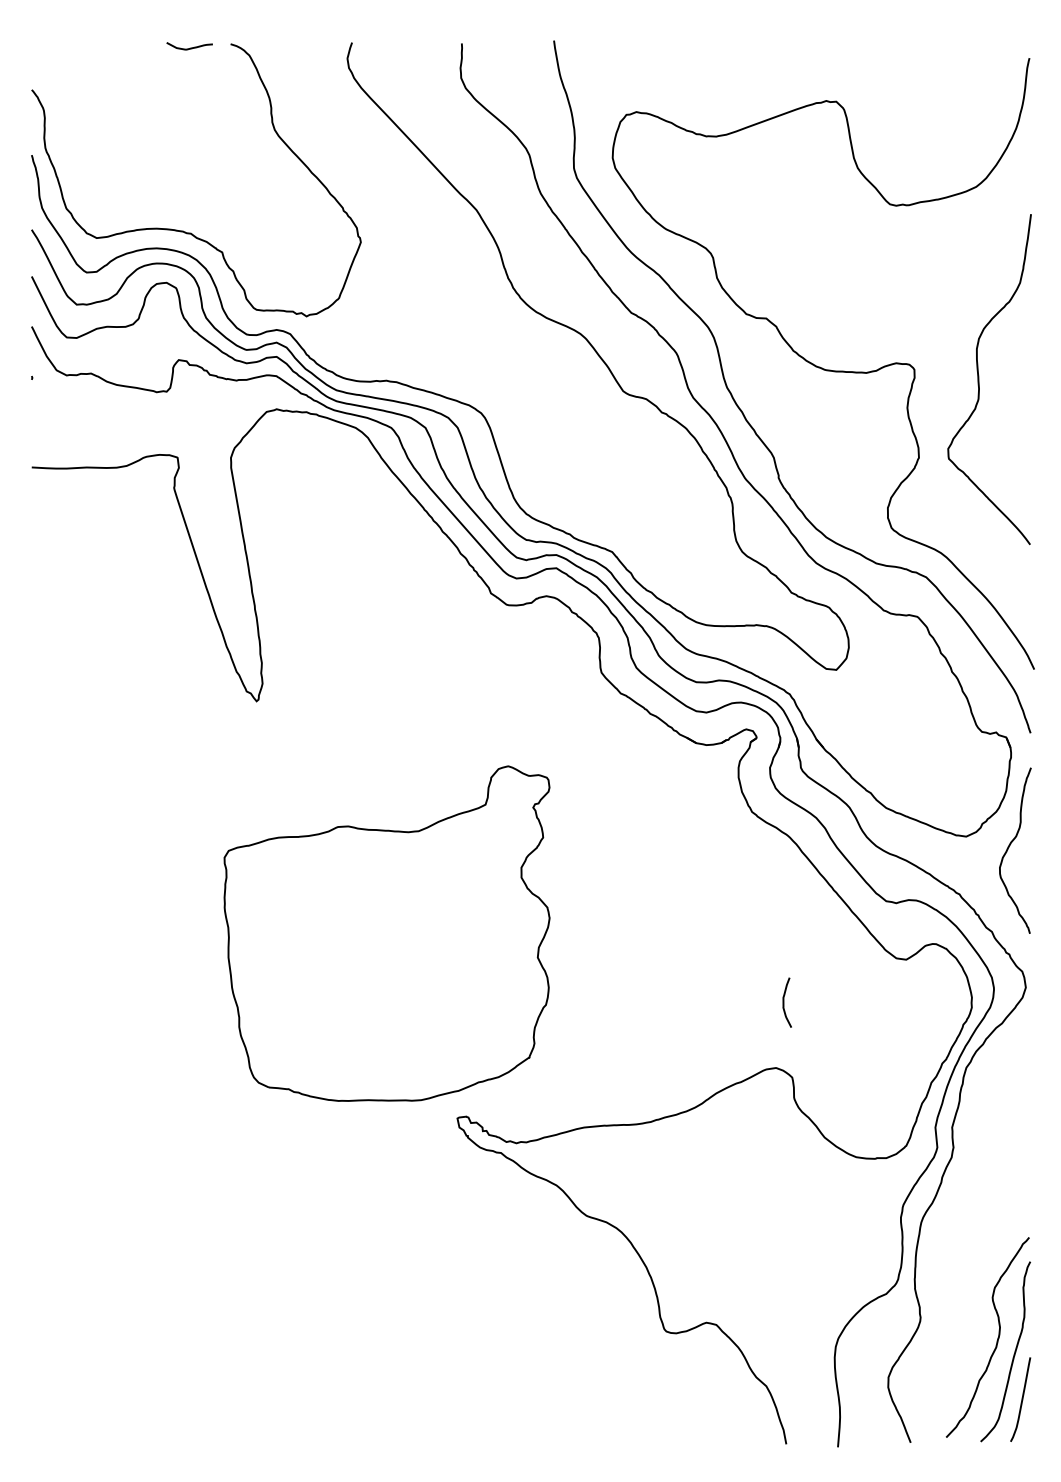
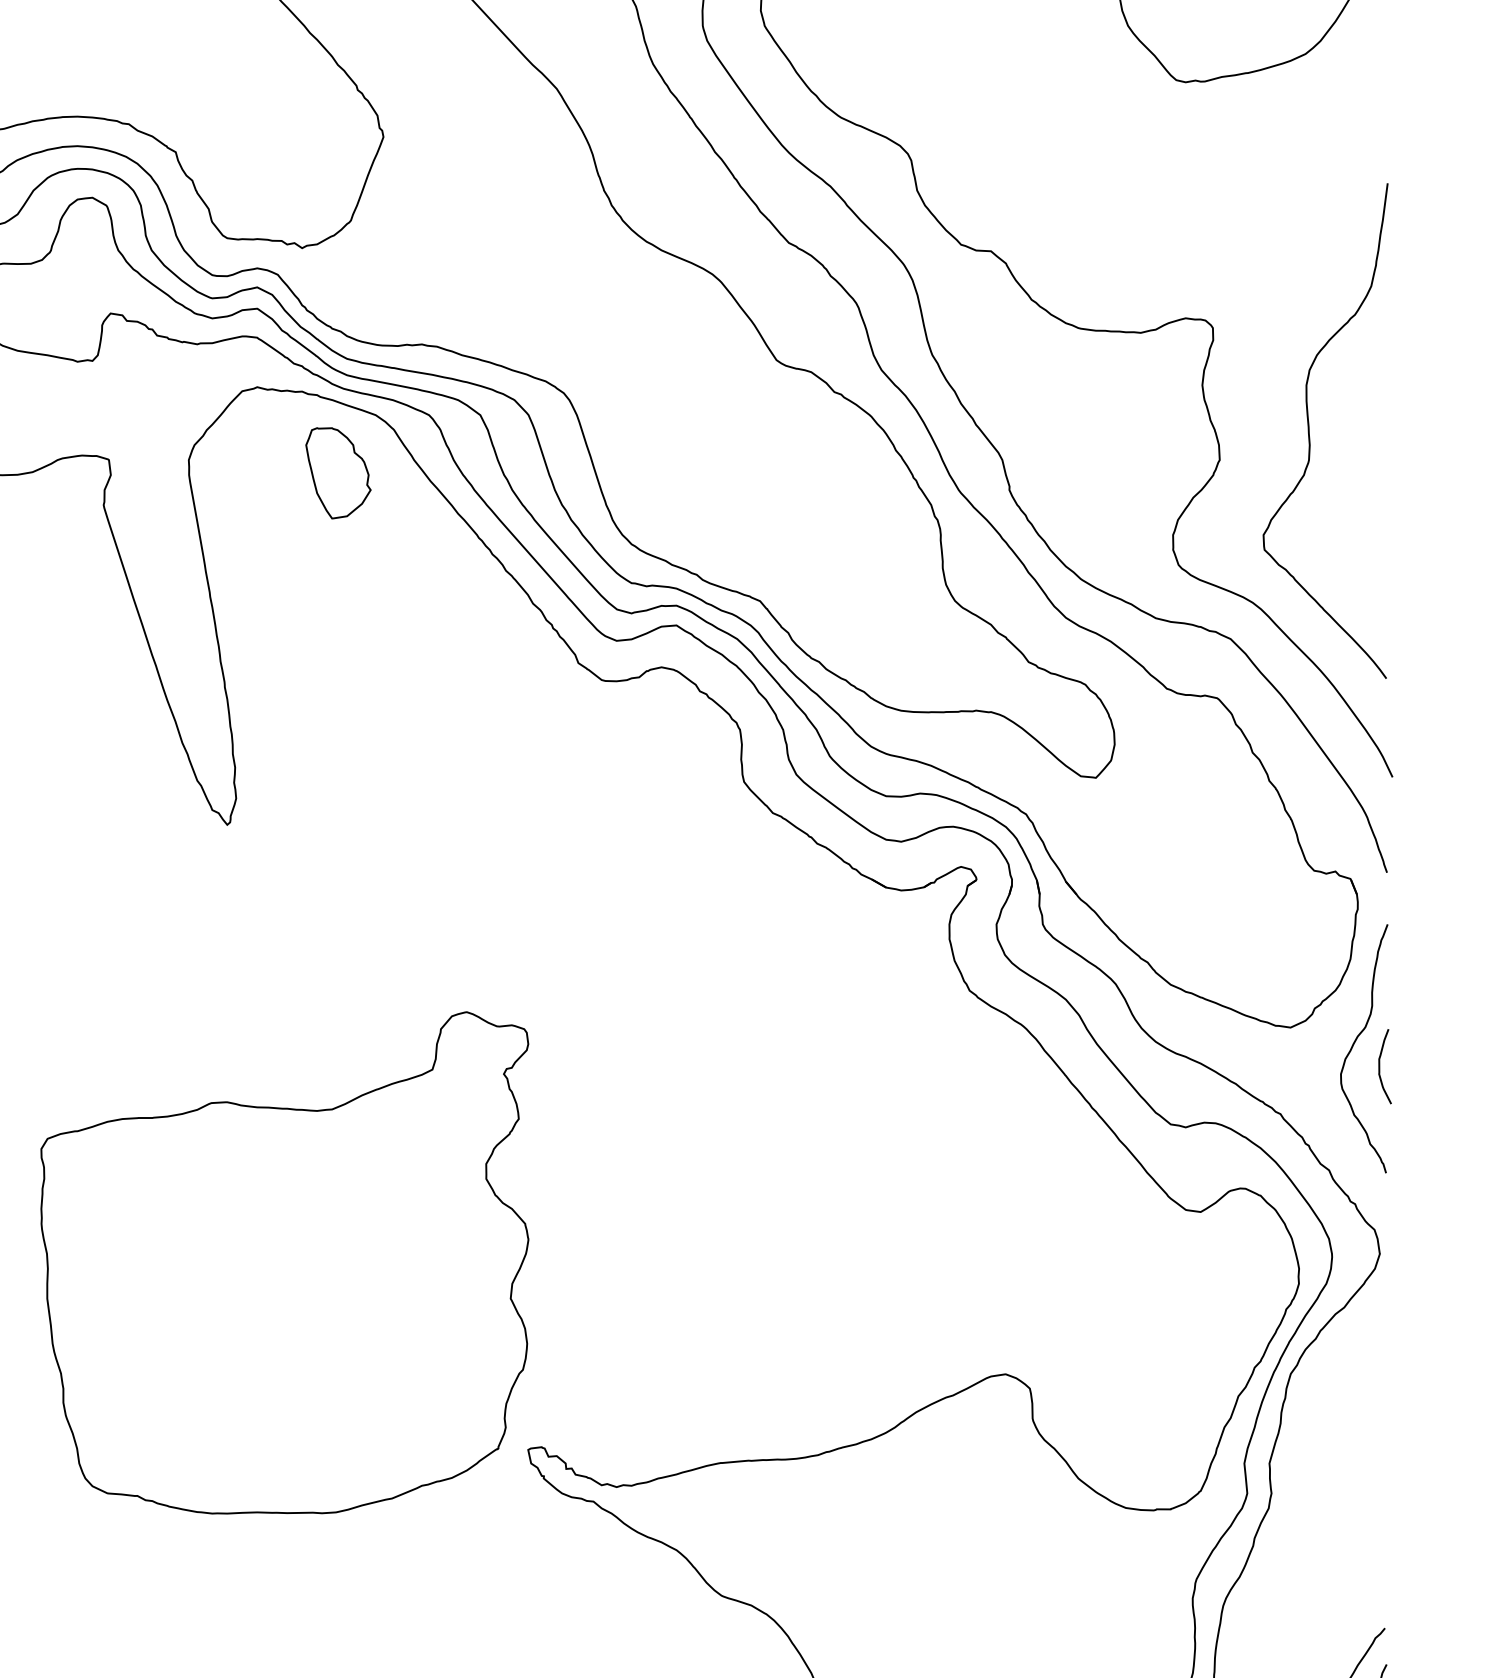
curve: (979, 379) -> (1310, 431), moved
part: (330, 466) -> (337, 473), added
part: (386, 933) -> (284, 1262), moved
curve: (784, 1002) -> (1380, 1066), moved

